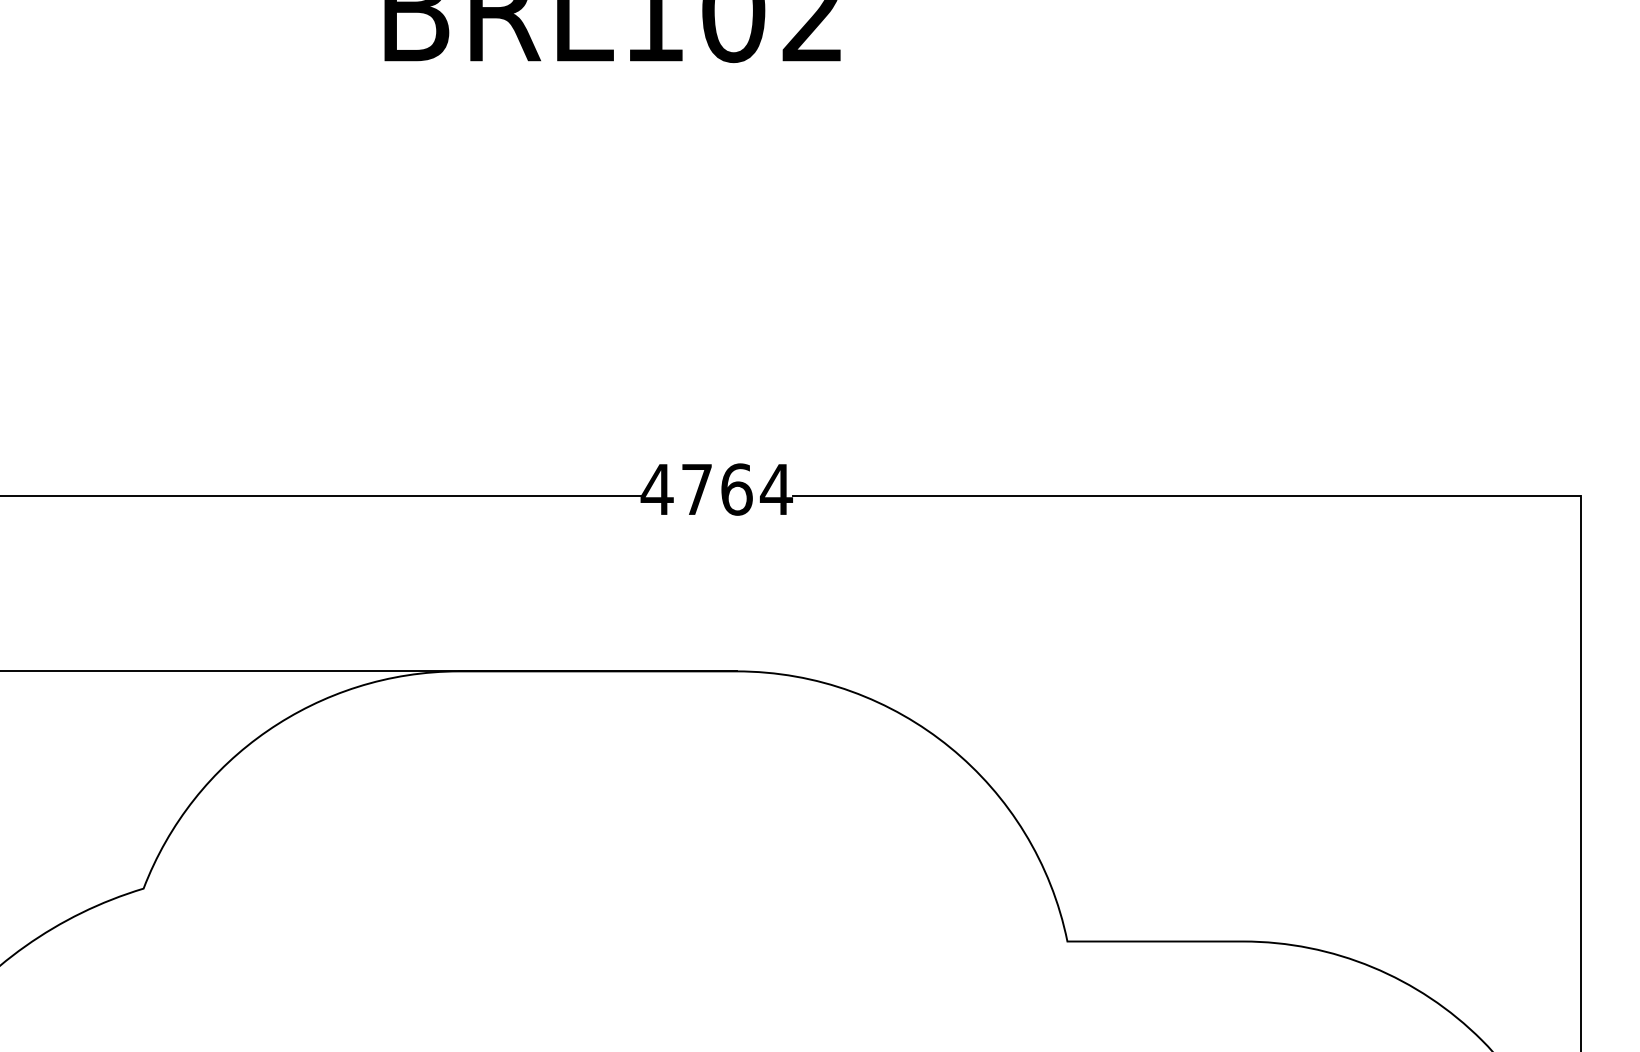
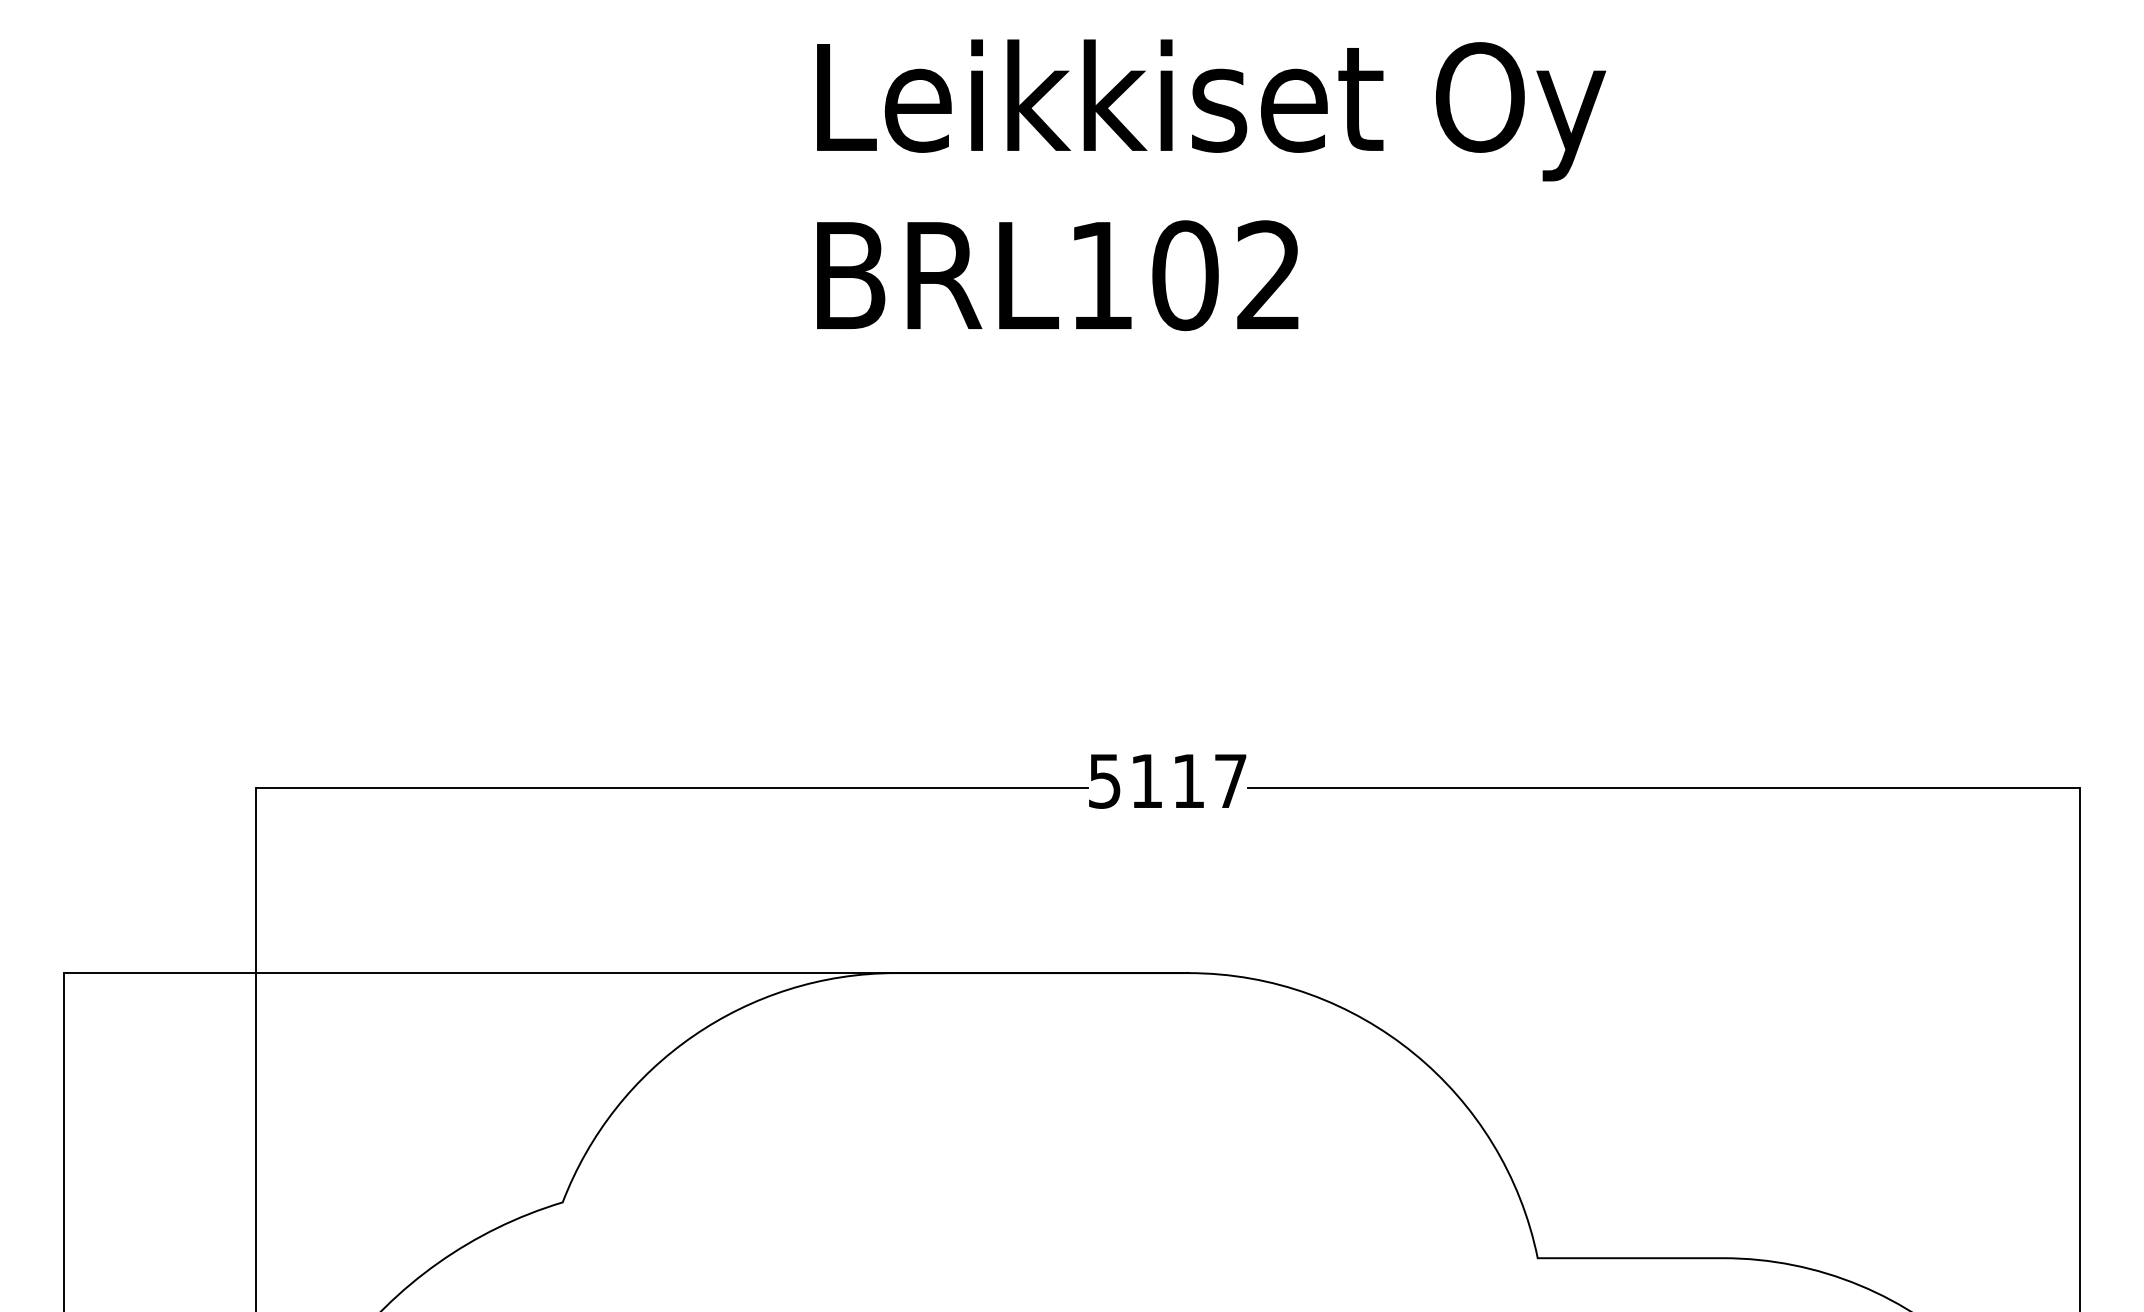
text: (716, 488) -> (1167, 780), 4764 -> 5117

